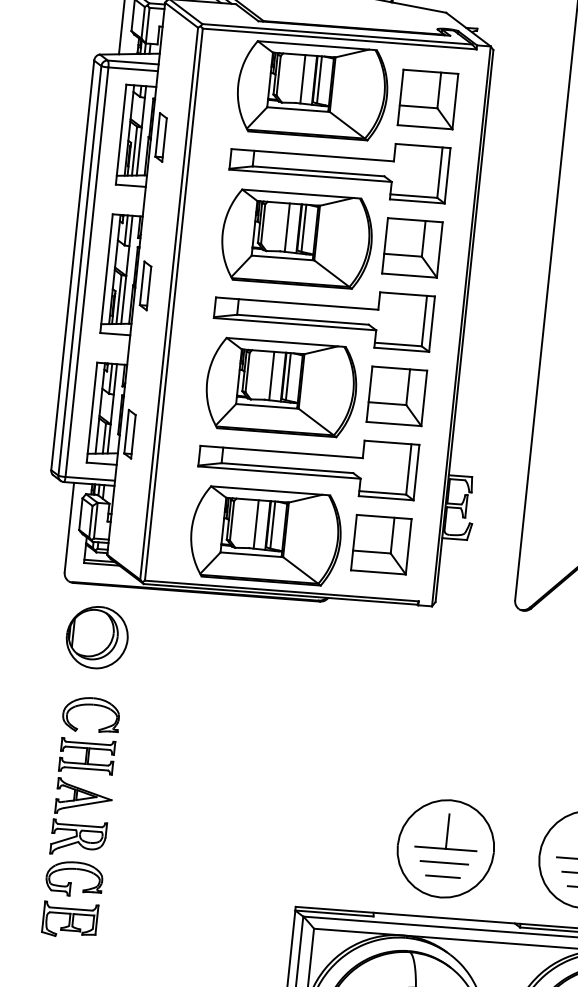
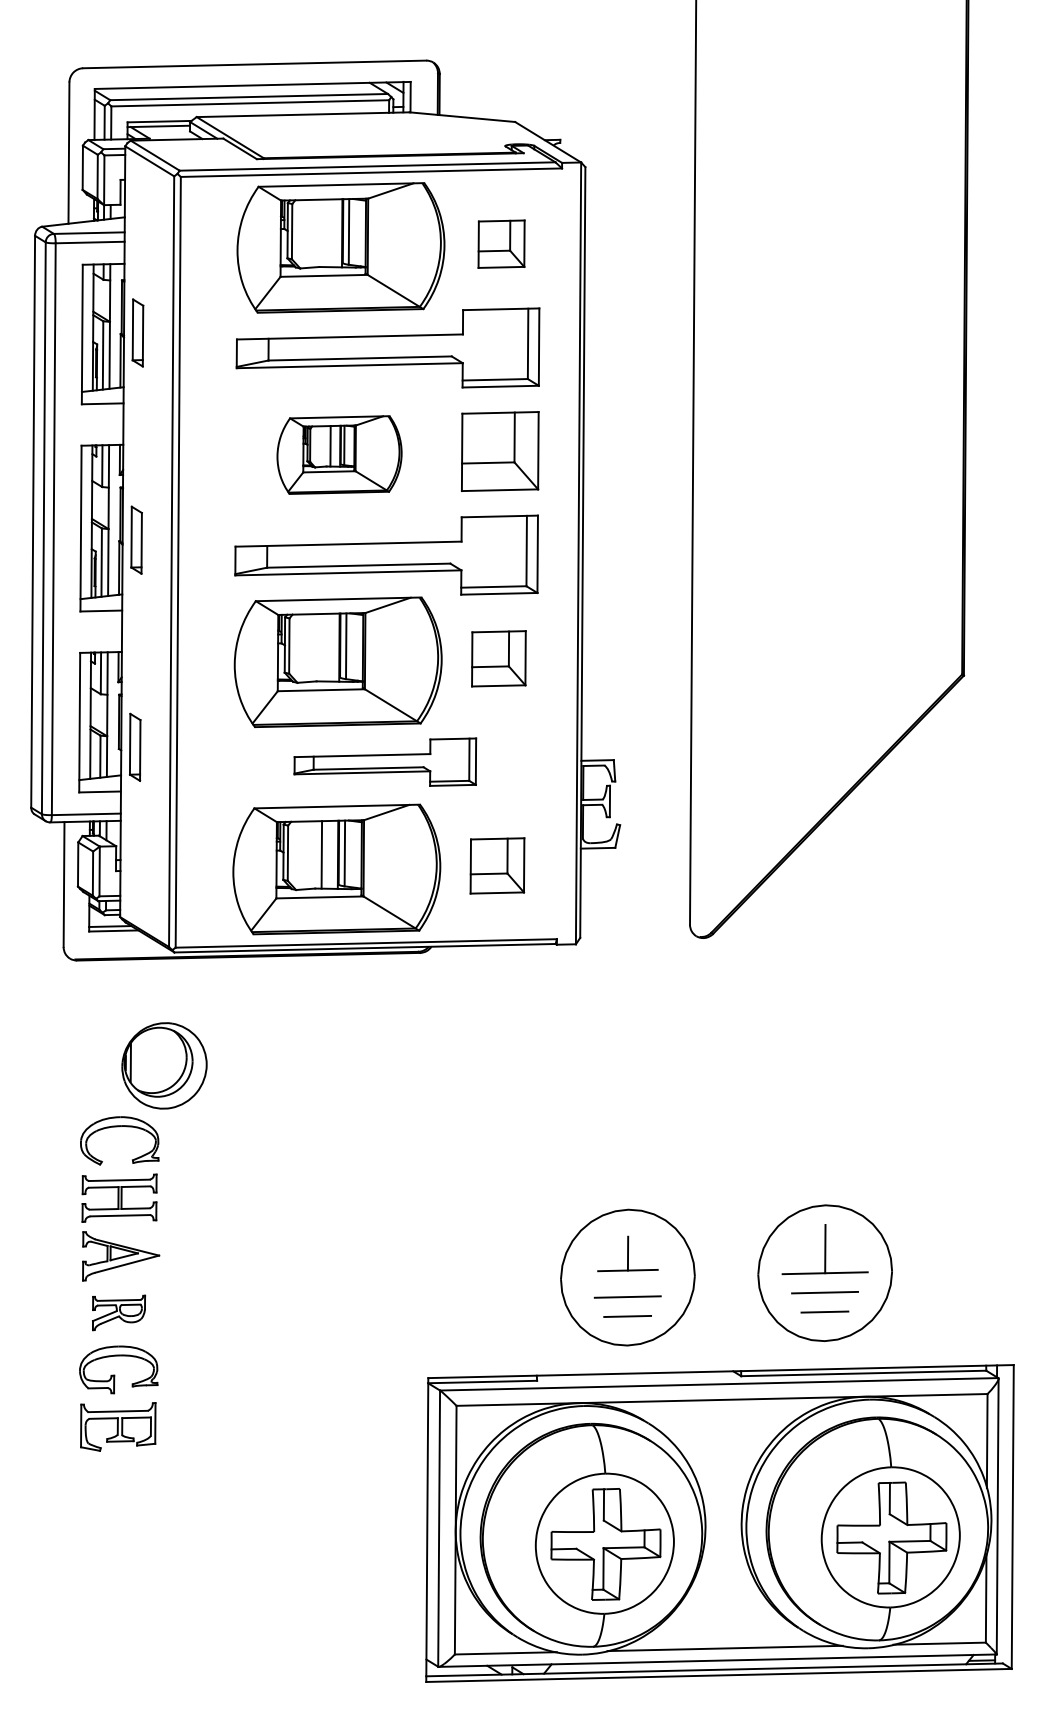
line: (302, 79) -> (325, 233), removed
part: (427, 98) -> (501, 243), size x0.6
part: (297, 238) -> (339, 454), size x0.6
line: (271, 375) -> (322, 647), removed
part: (396, 396) -> (498, 658), size x0.7
part: (308, 461) -> (385, 761), size x0.6
part: (381, 544) -> (497, 865), size x0.7
part: (97, 637) -> (164, 1065), moved
part: (447, 831) -> (627, 1253), size x0.7
part: (78, 838) -> (118, 1312), size x0.7

